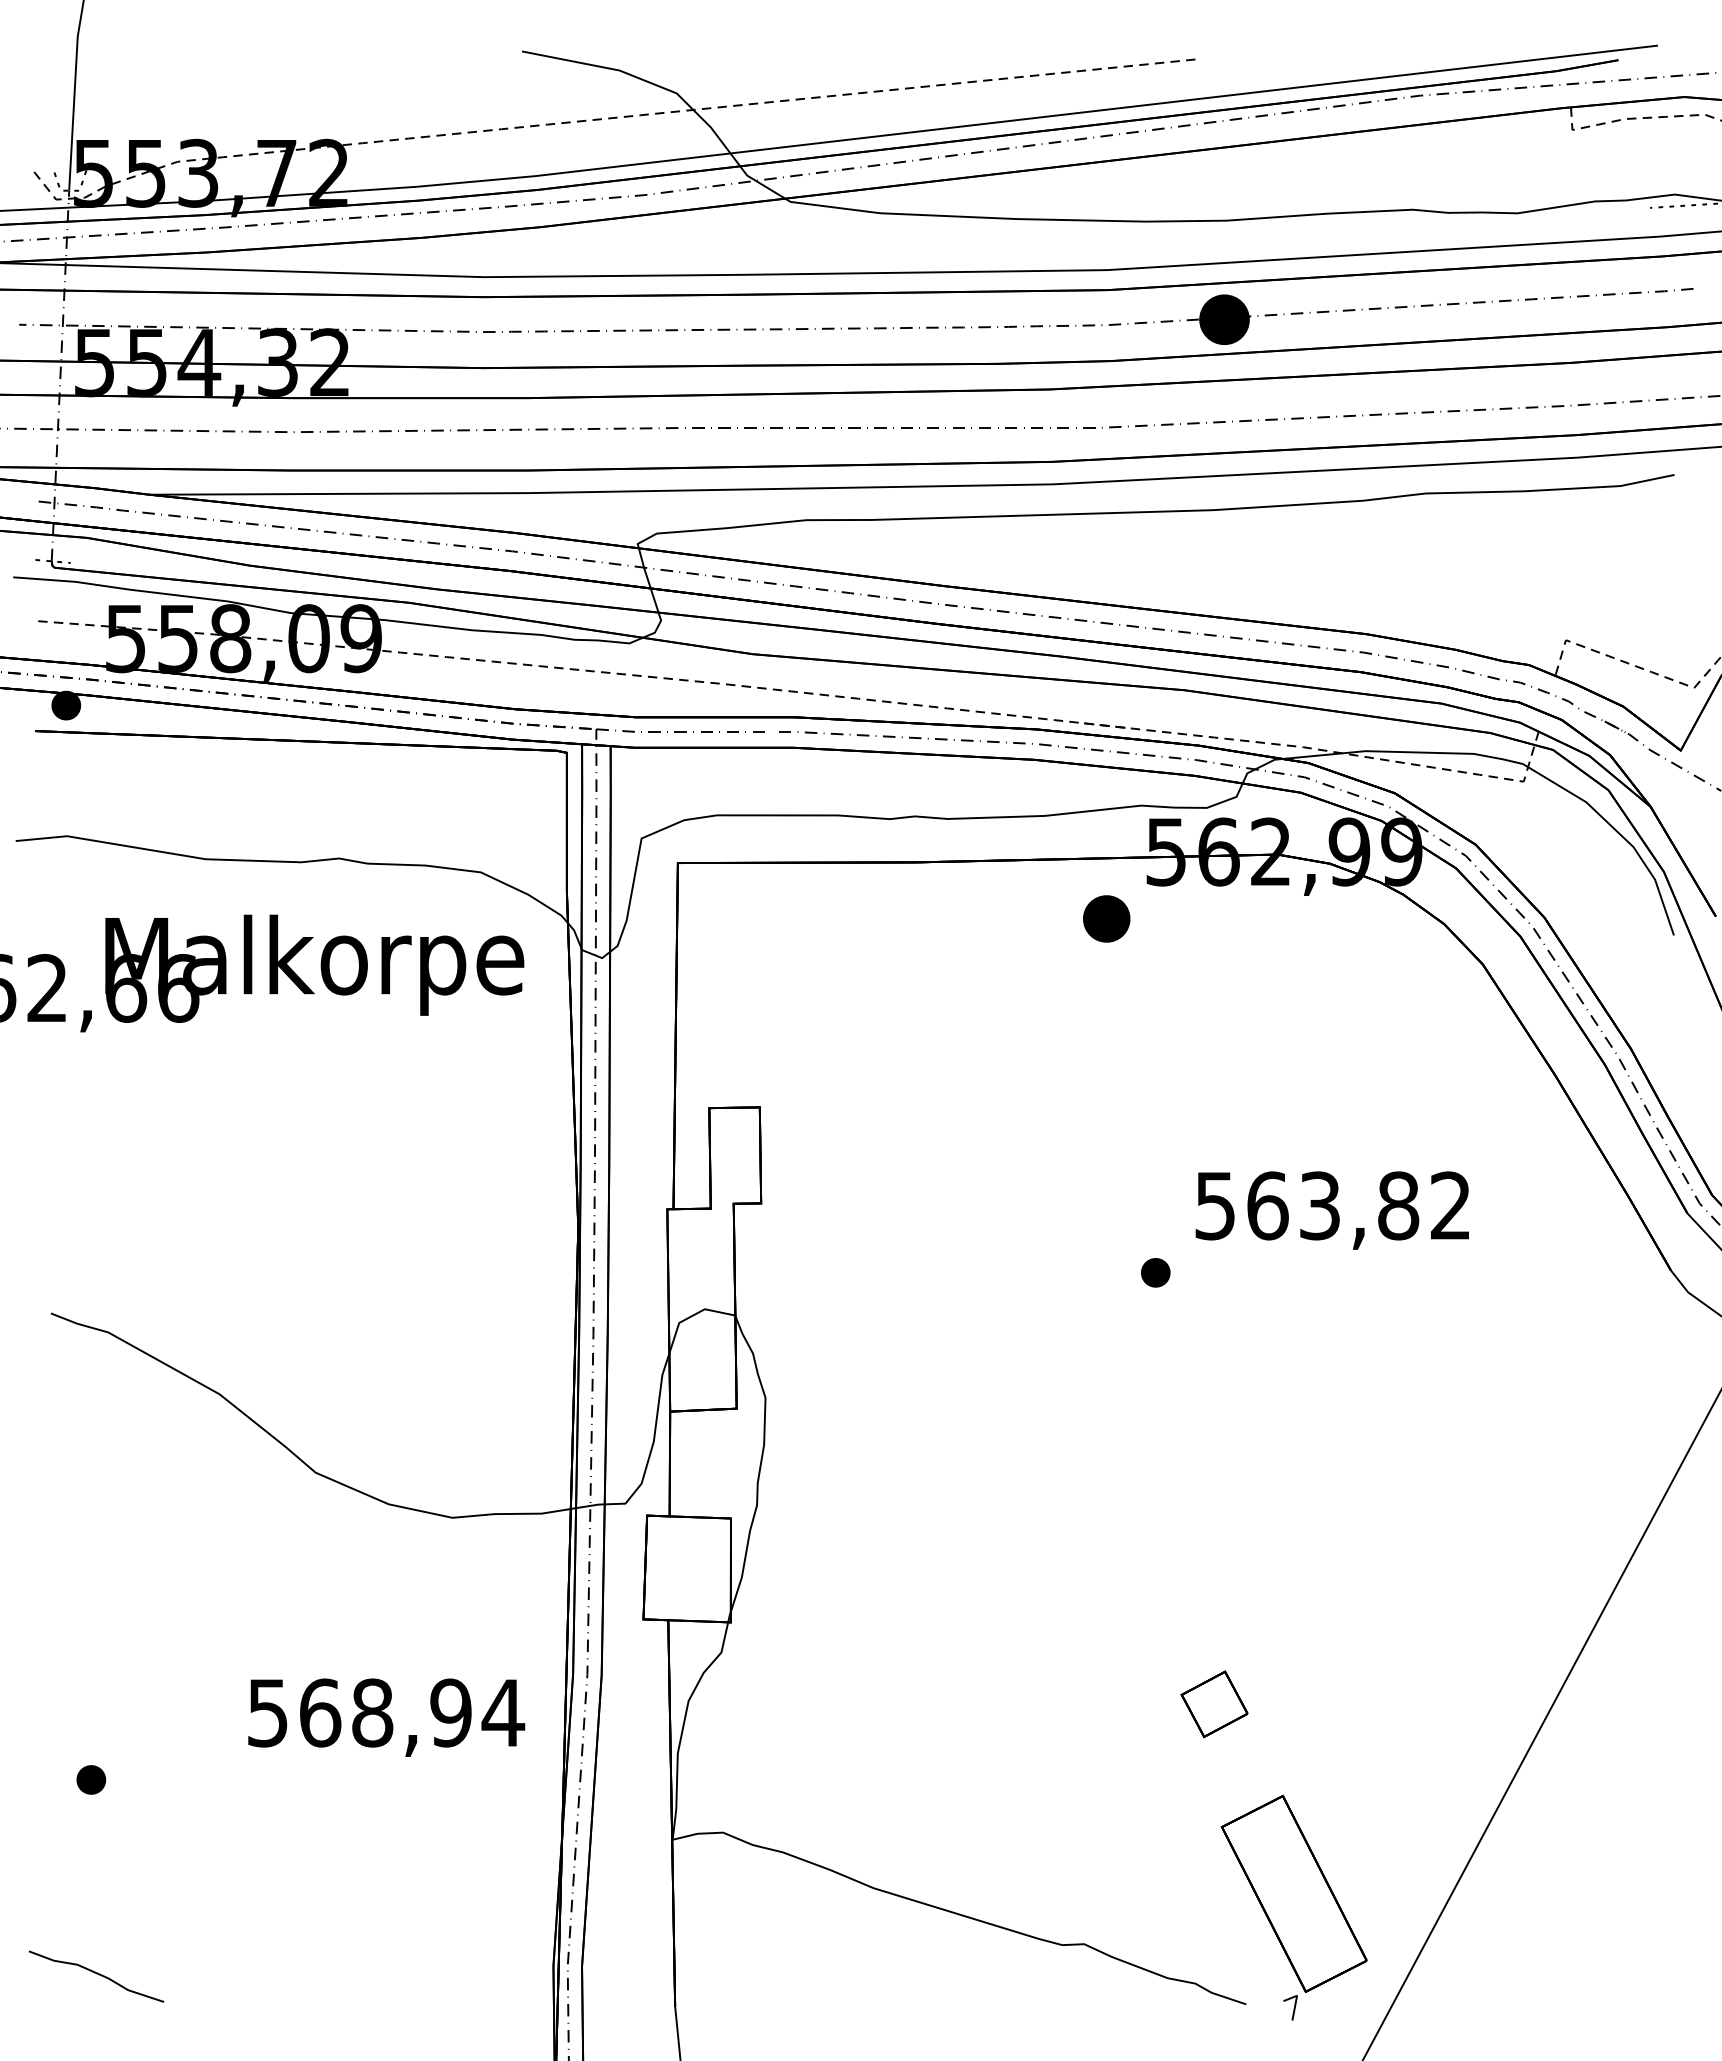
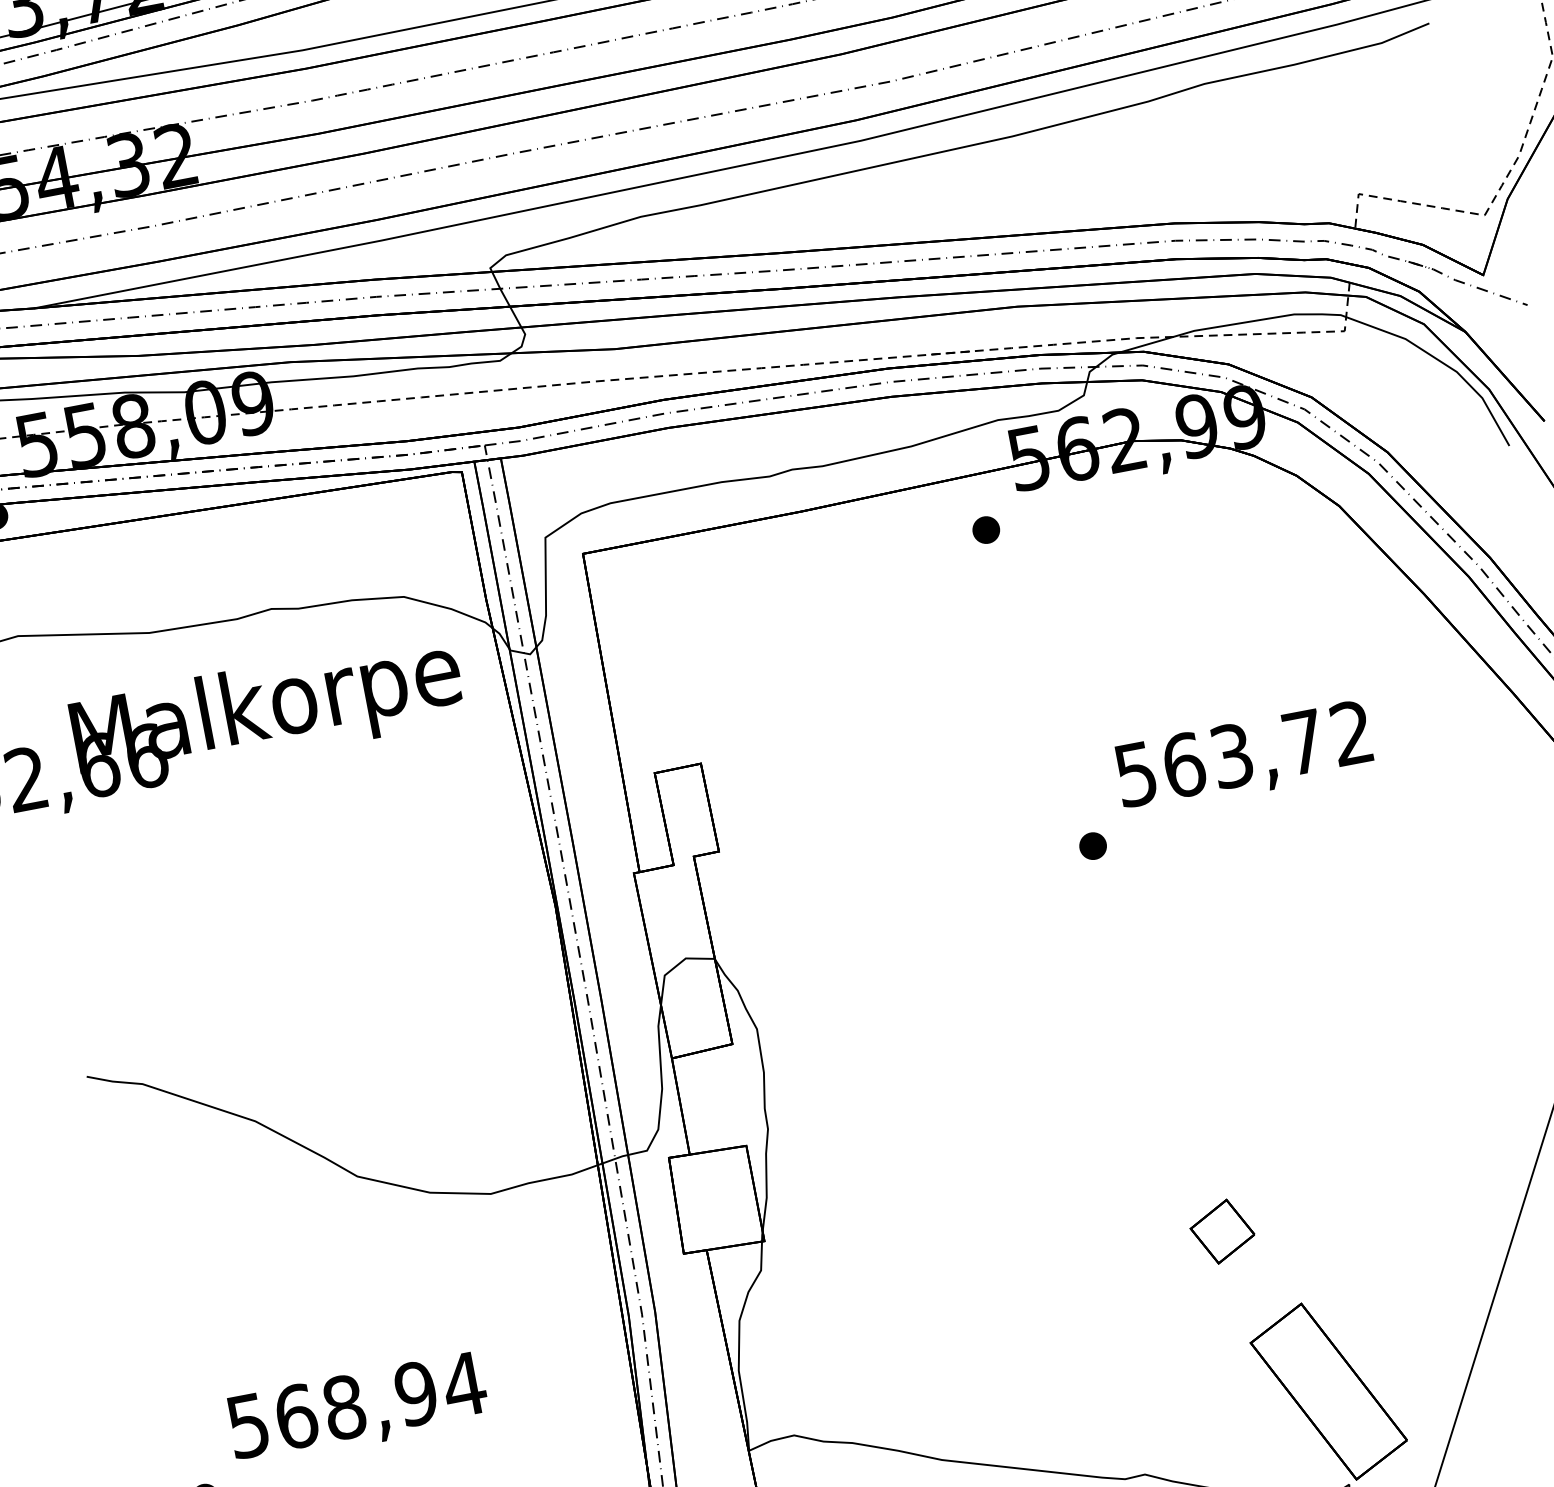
part: (1106, 918) -> (985, 529), size x0.62
text: (1398, 1205) -> (1303, 741), 563,82 -> 563,72
text: (386, 1717) -> (357, 1409), moved

